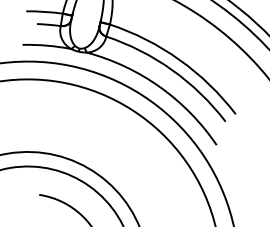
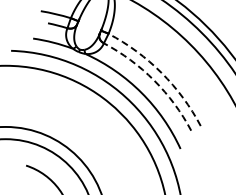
arc: (179, 59) -> (161, 72), solid -> dashed
arc: (172, 70) -> (154, 80), solid -> dashed

